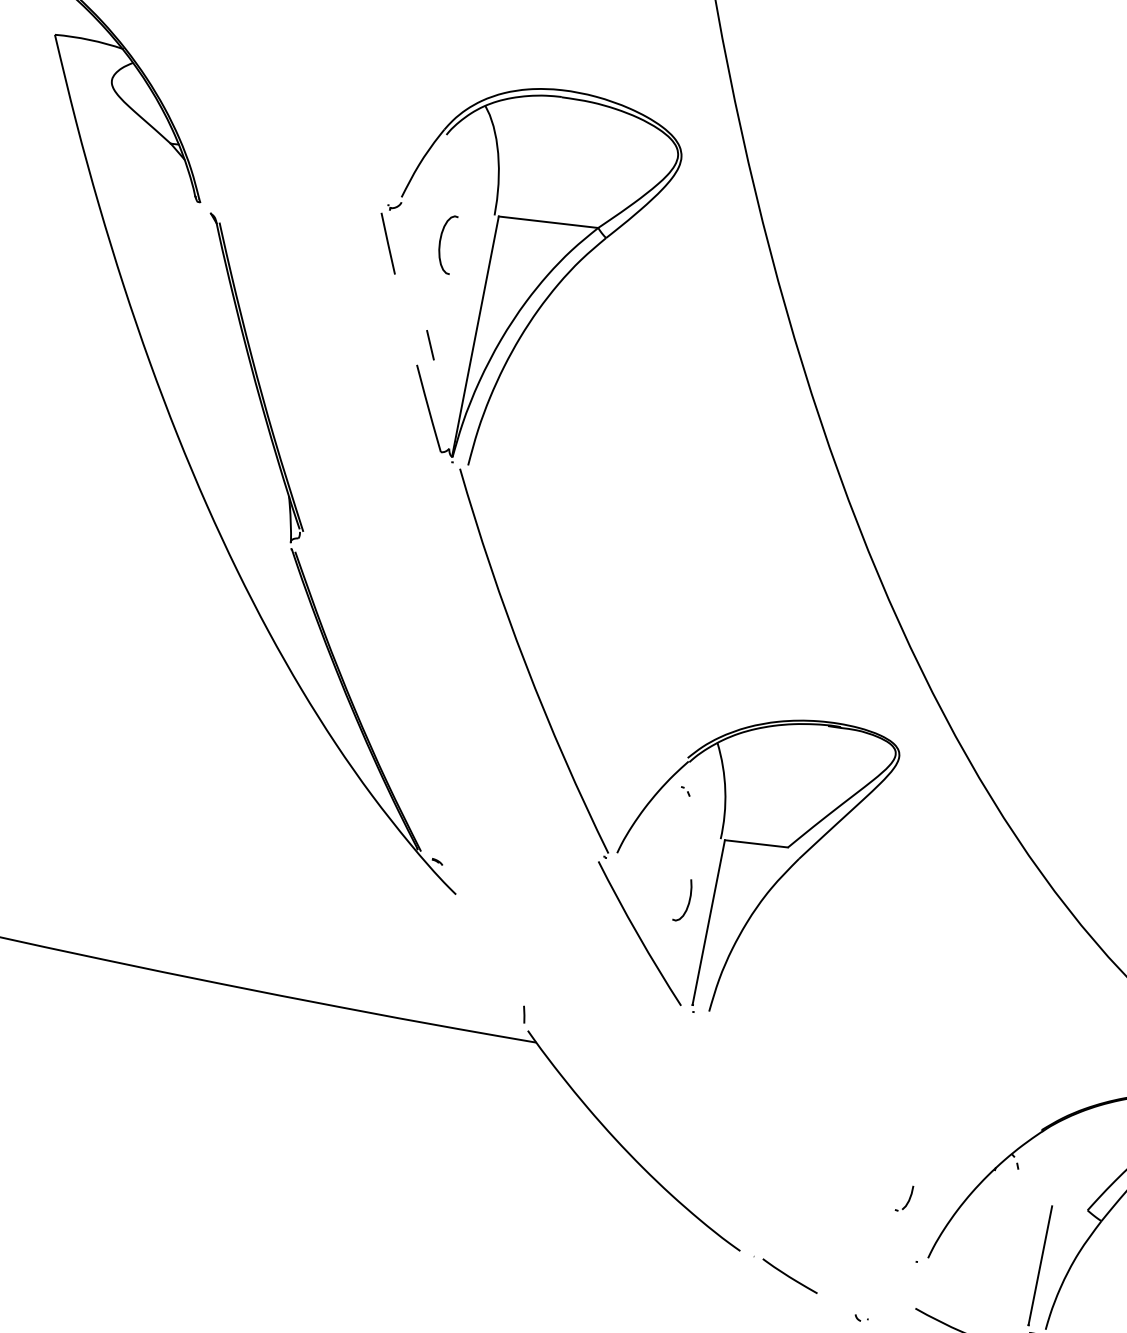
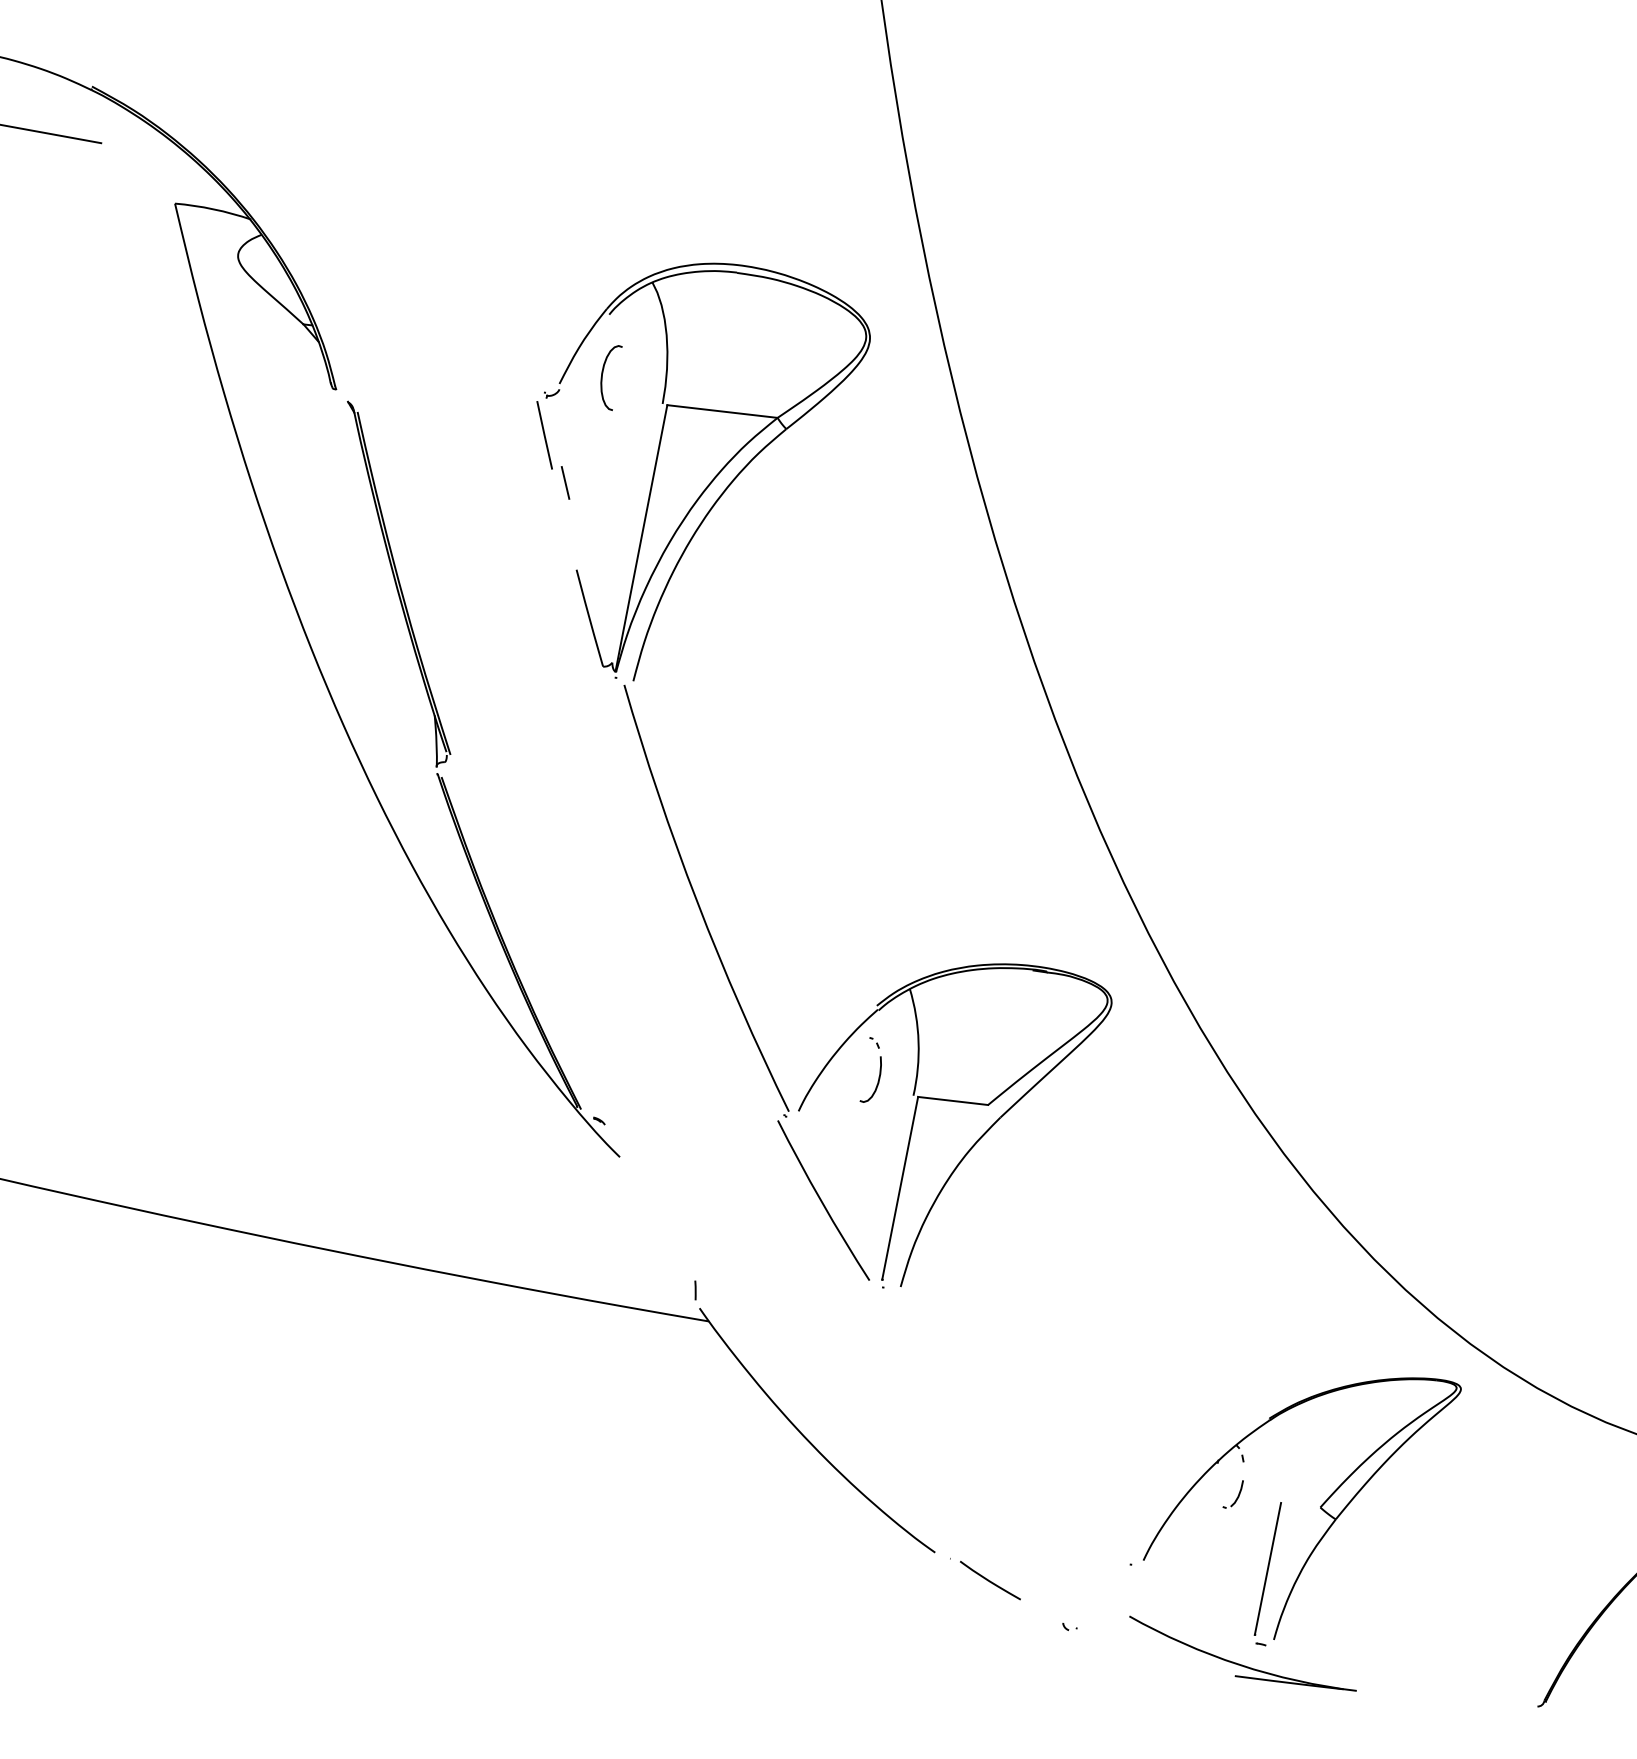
curve: (441, 241) -> (603, 373), moved
line: (430, 344) -> (565, 482), moved
curve: (688, 902) -> (877, 1081), moved
part: (903, 1198) -> (1232, 1494), moved

